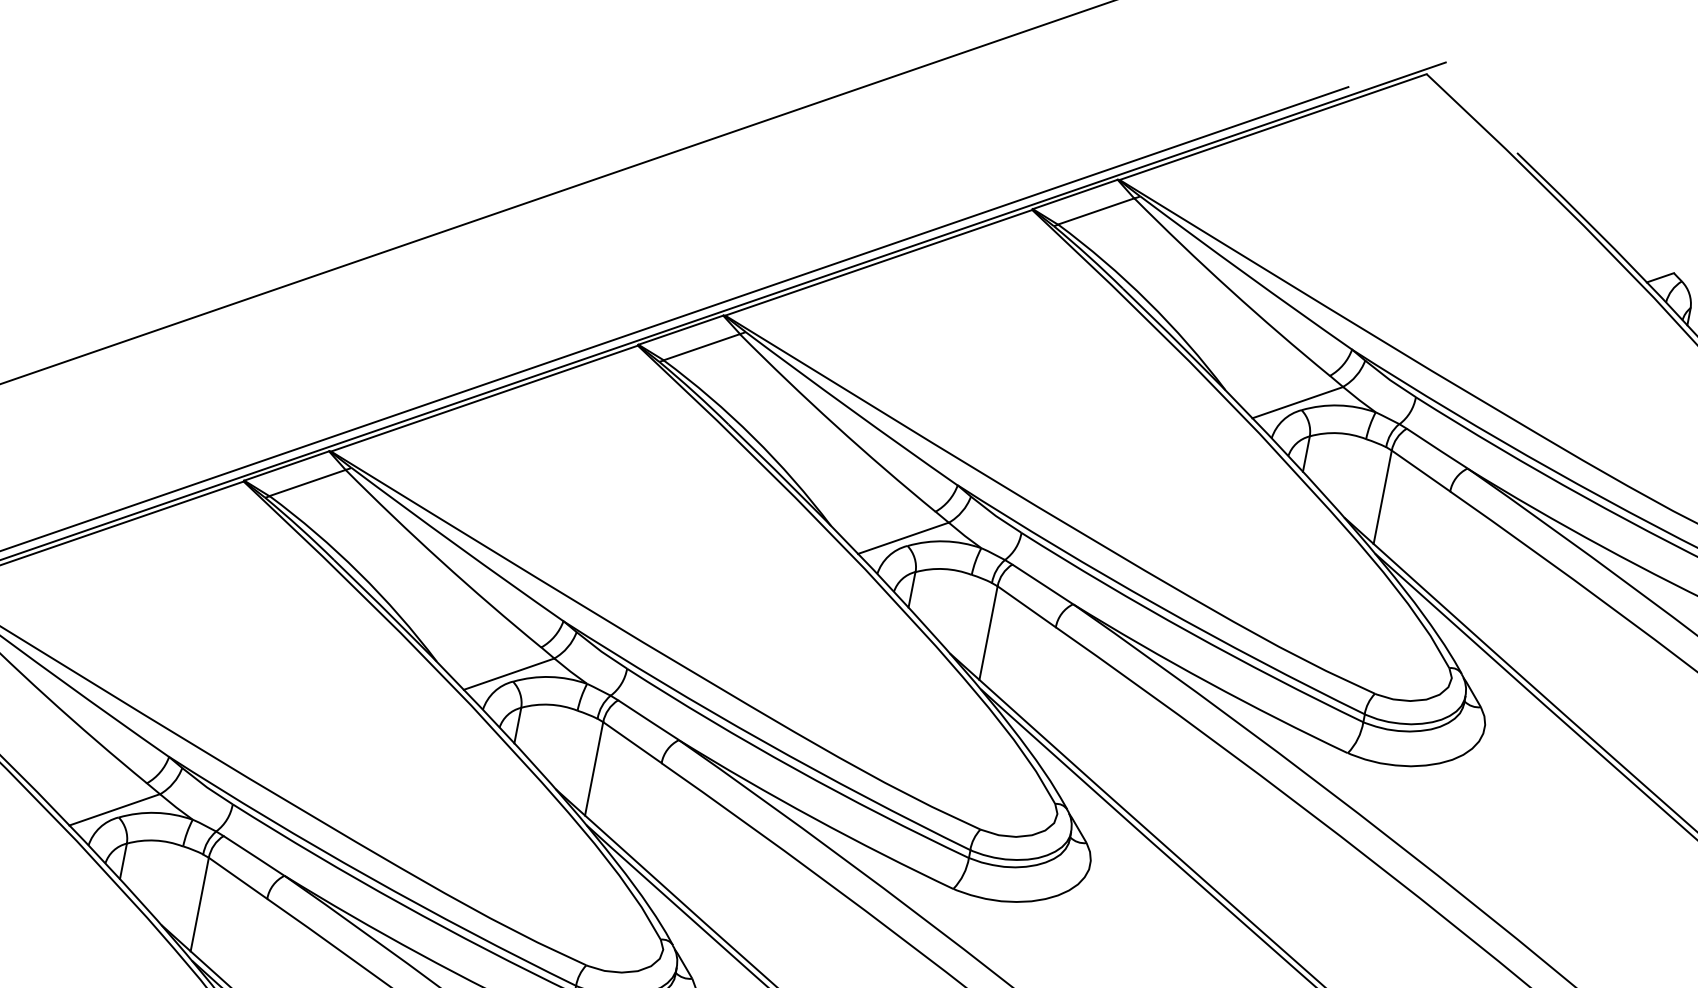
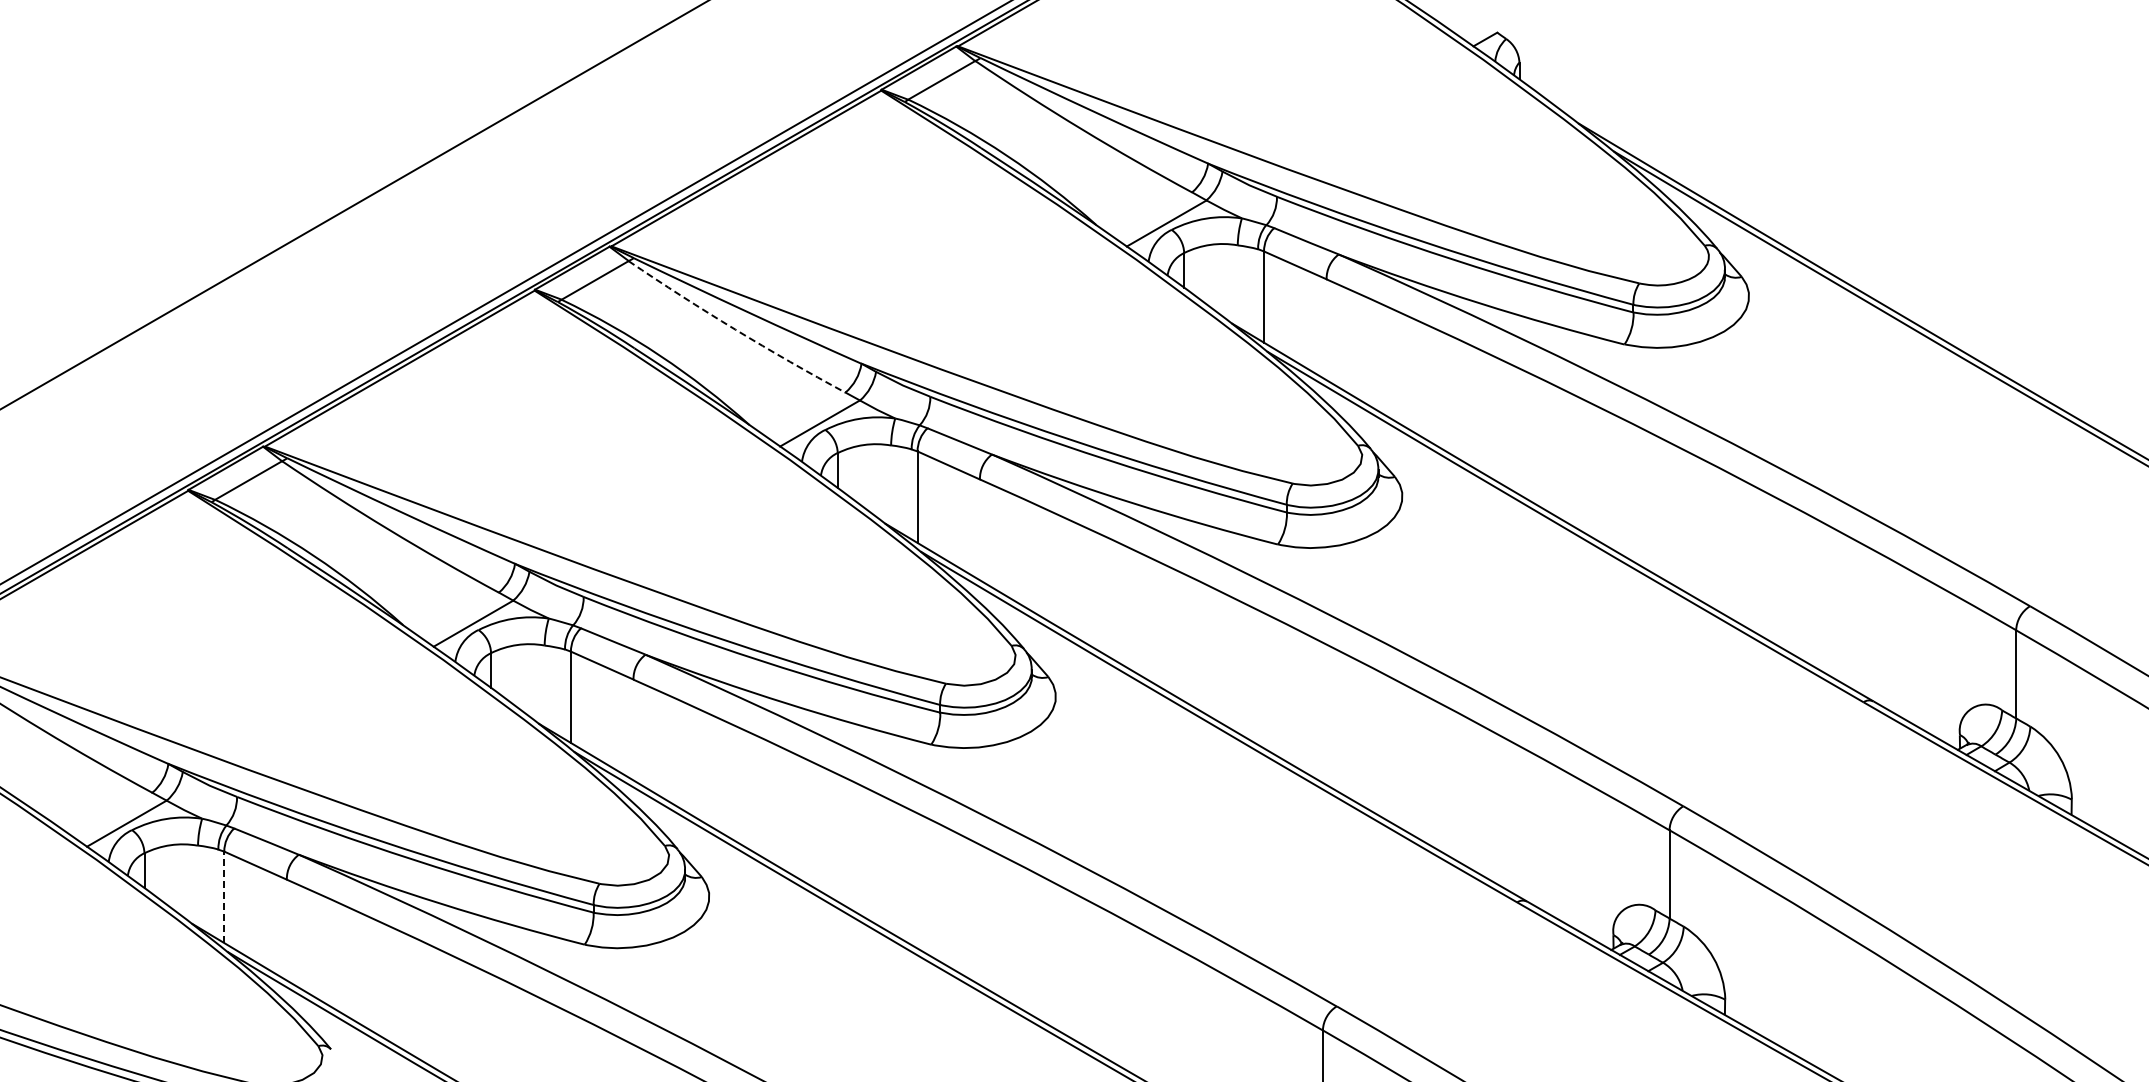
arc: (835, 425) -> (735, 329), solid -> dashed
line: (199, 904) -> (224, 897), solid -> dashed

